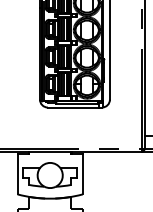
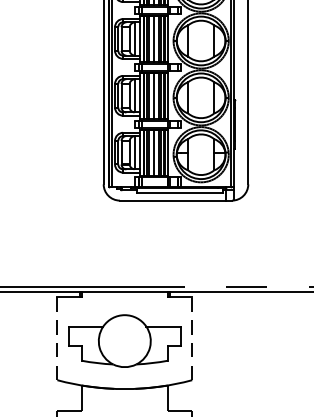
line: (82, 173) -> (191, 337), solid -> dashed
line: (17, 174) -> (57, 339), solid -> dashed

